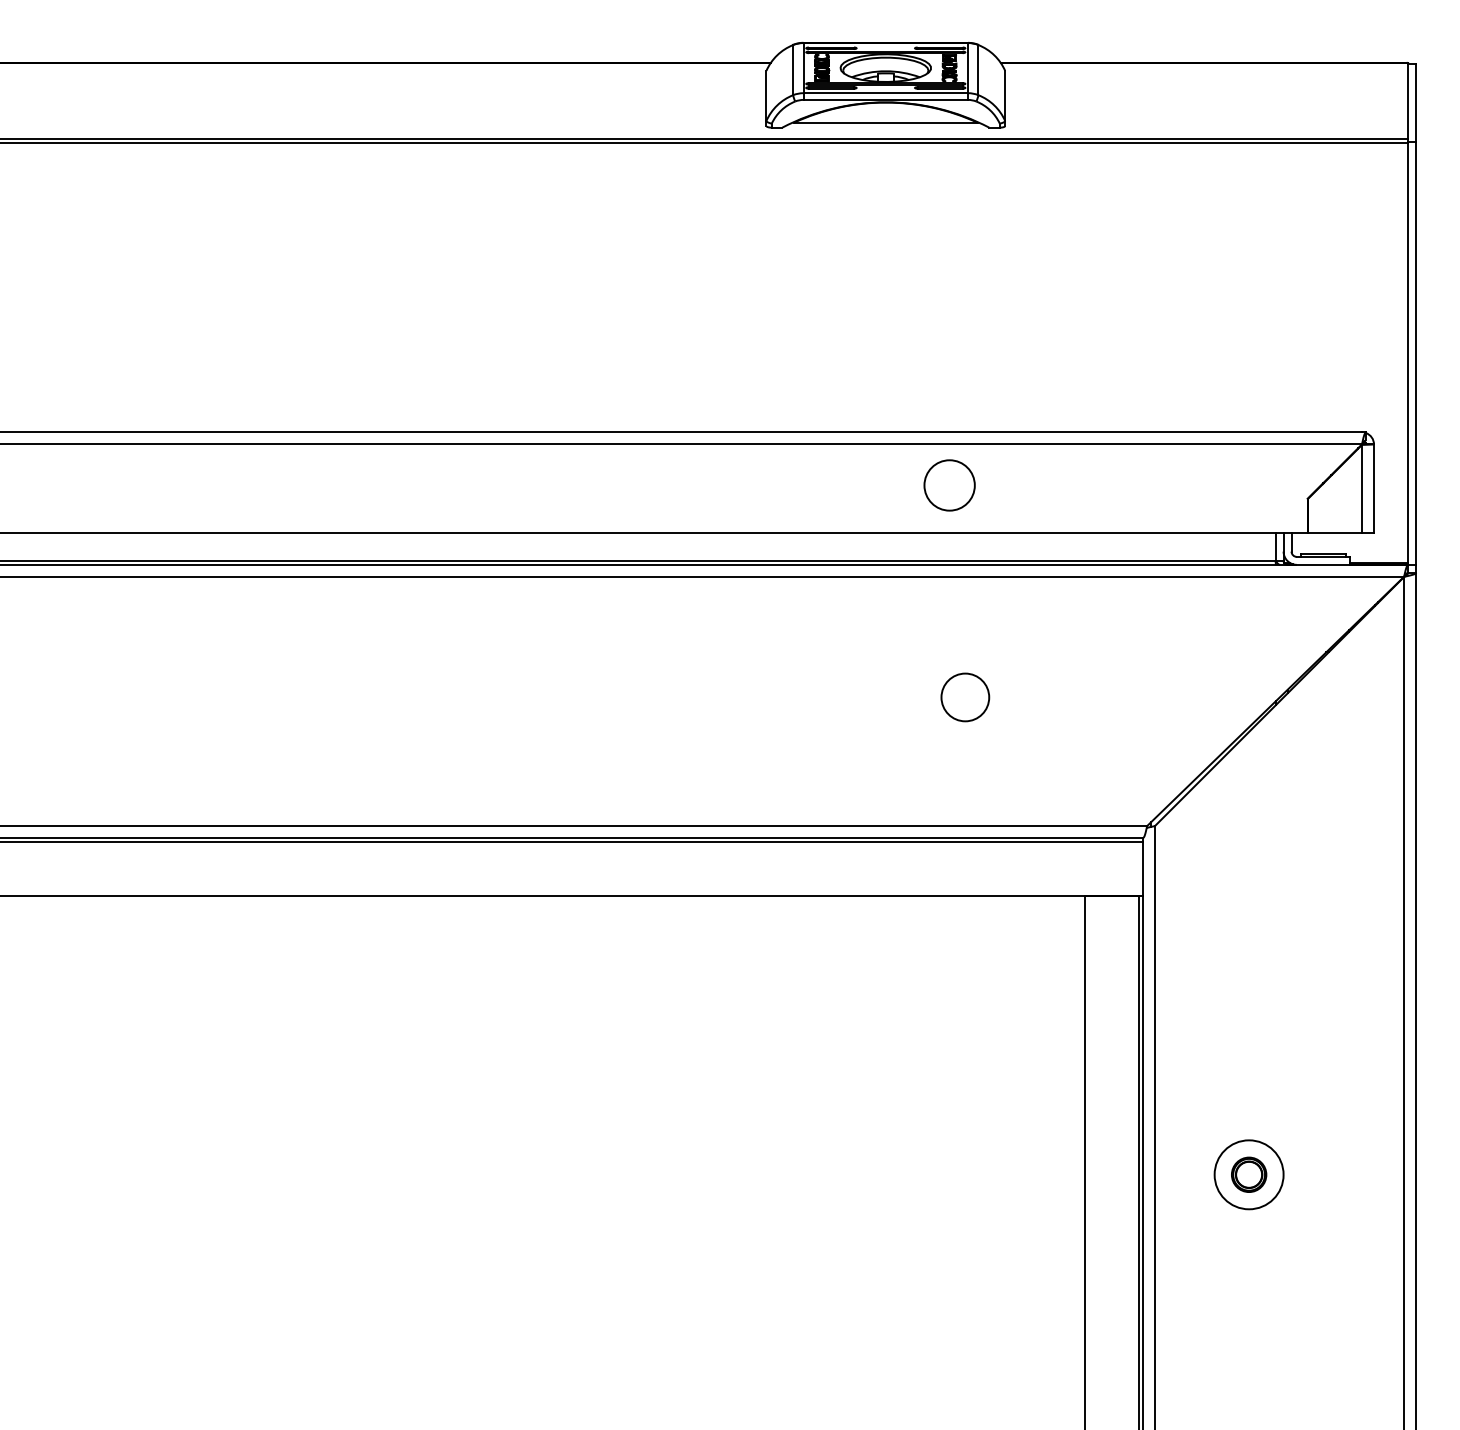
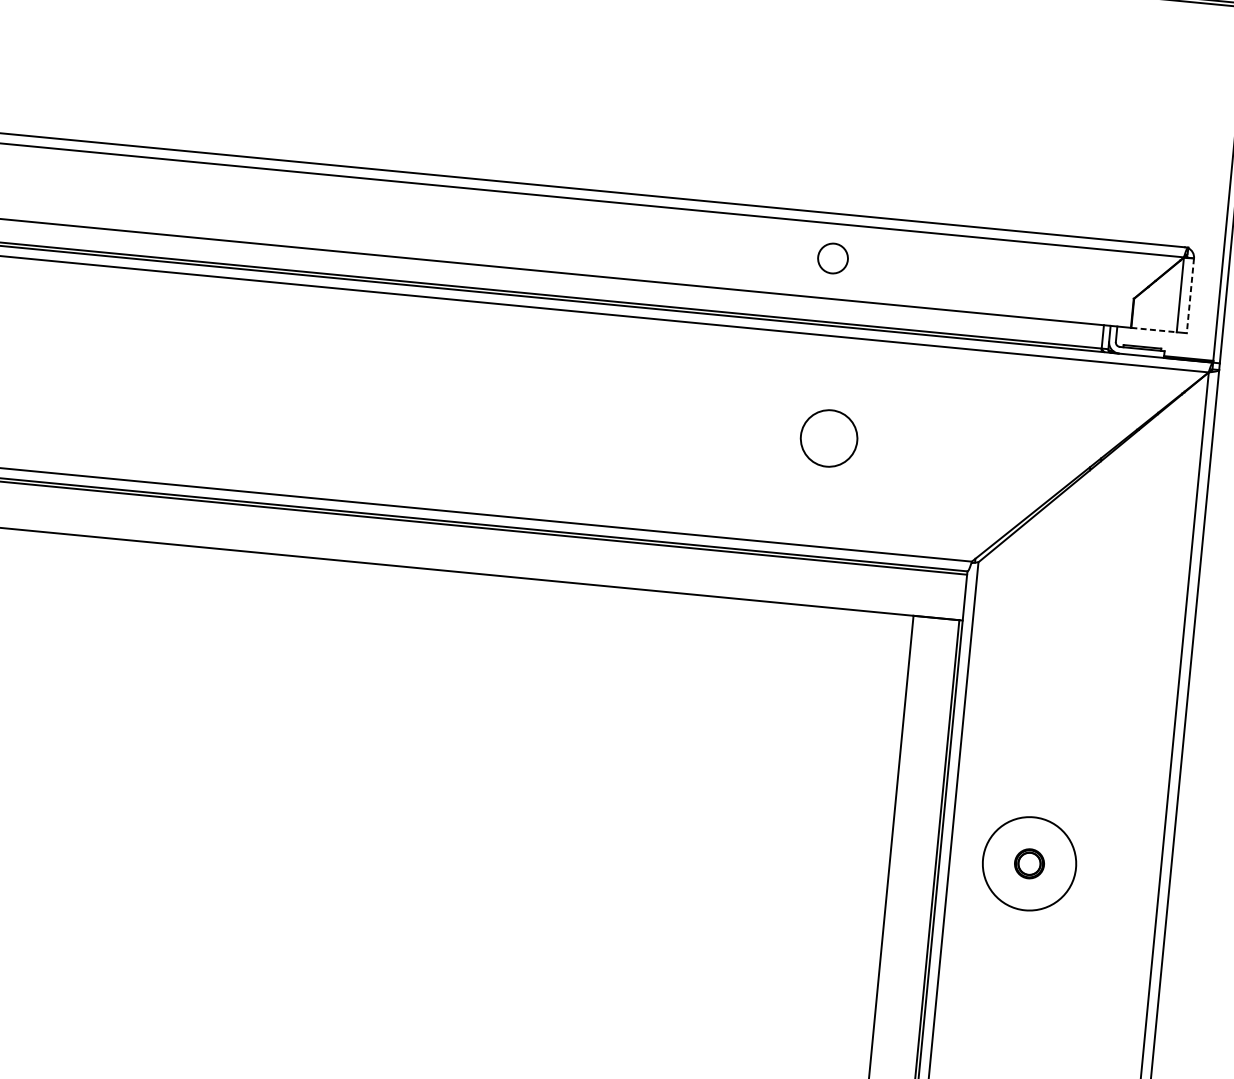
circle: (949, 485) -> (832, 258), size x0.7
line: (1373, 489) -> (1189, 296), solid -> dashed
line: (1335, 533) -> (1154, 330), solid -> dashed
circle: (965, 697) -> (829, 438), size x1.4
circle: (1248, 1174) -> (1029, 863), size x1.6

